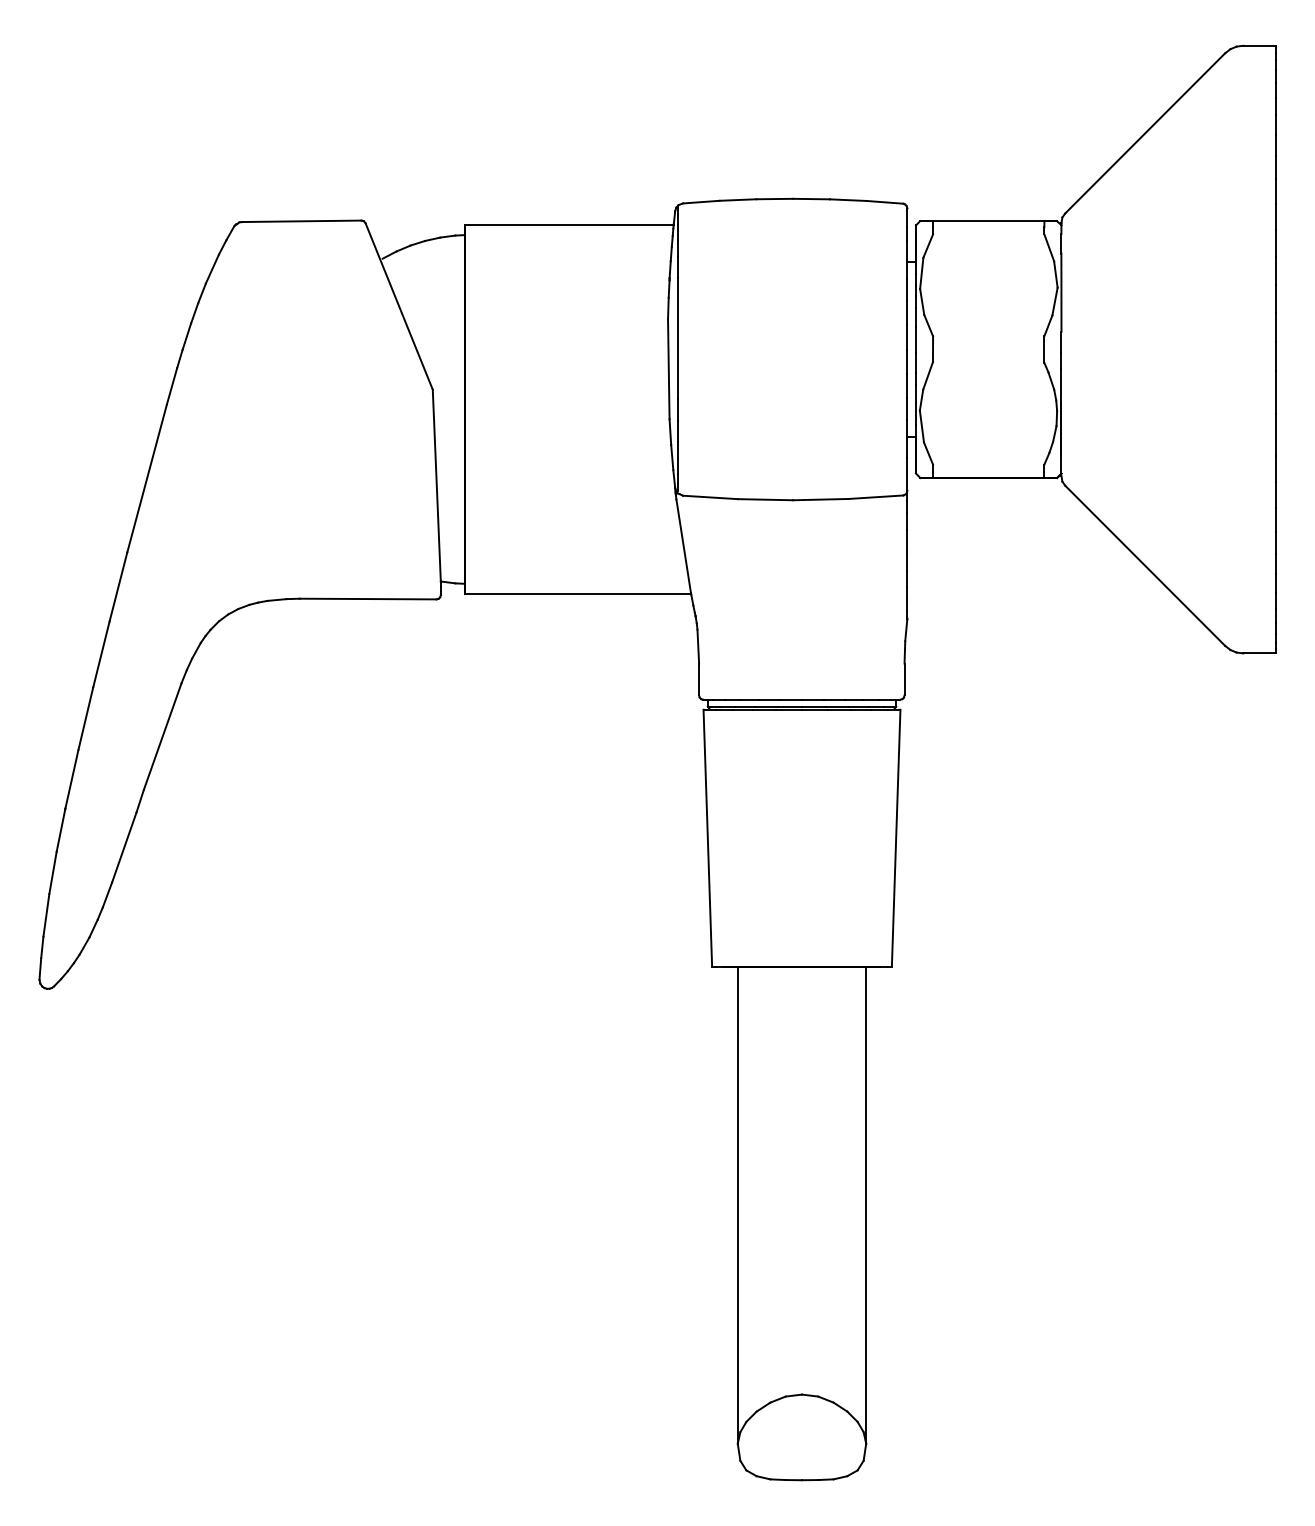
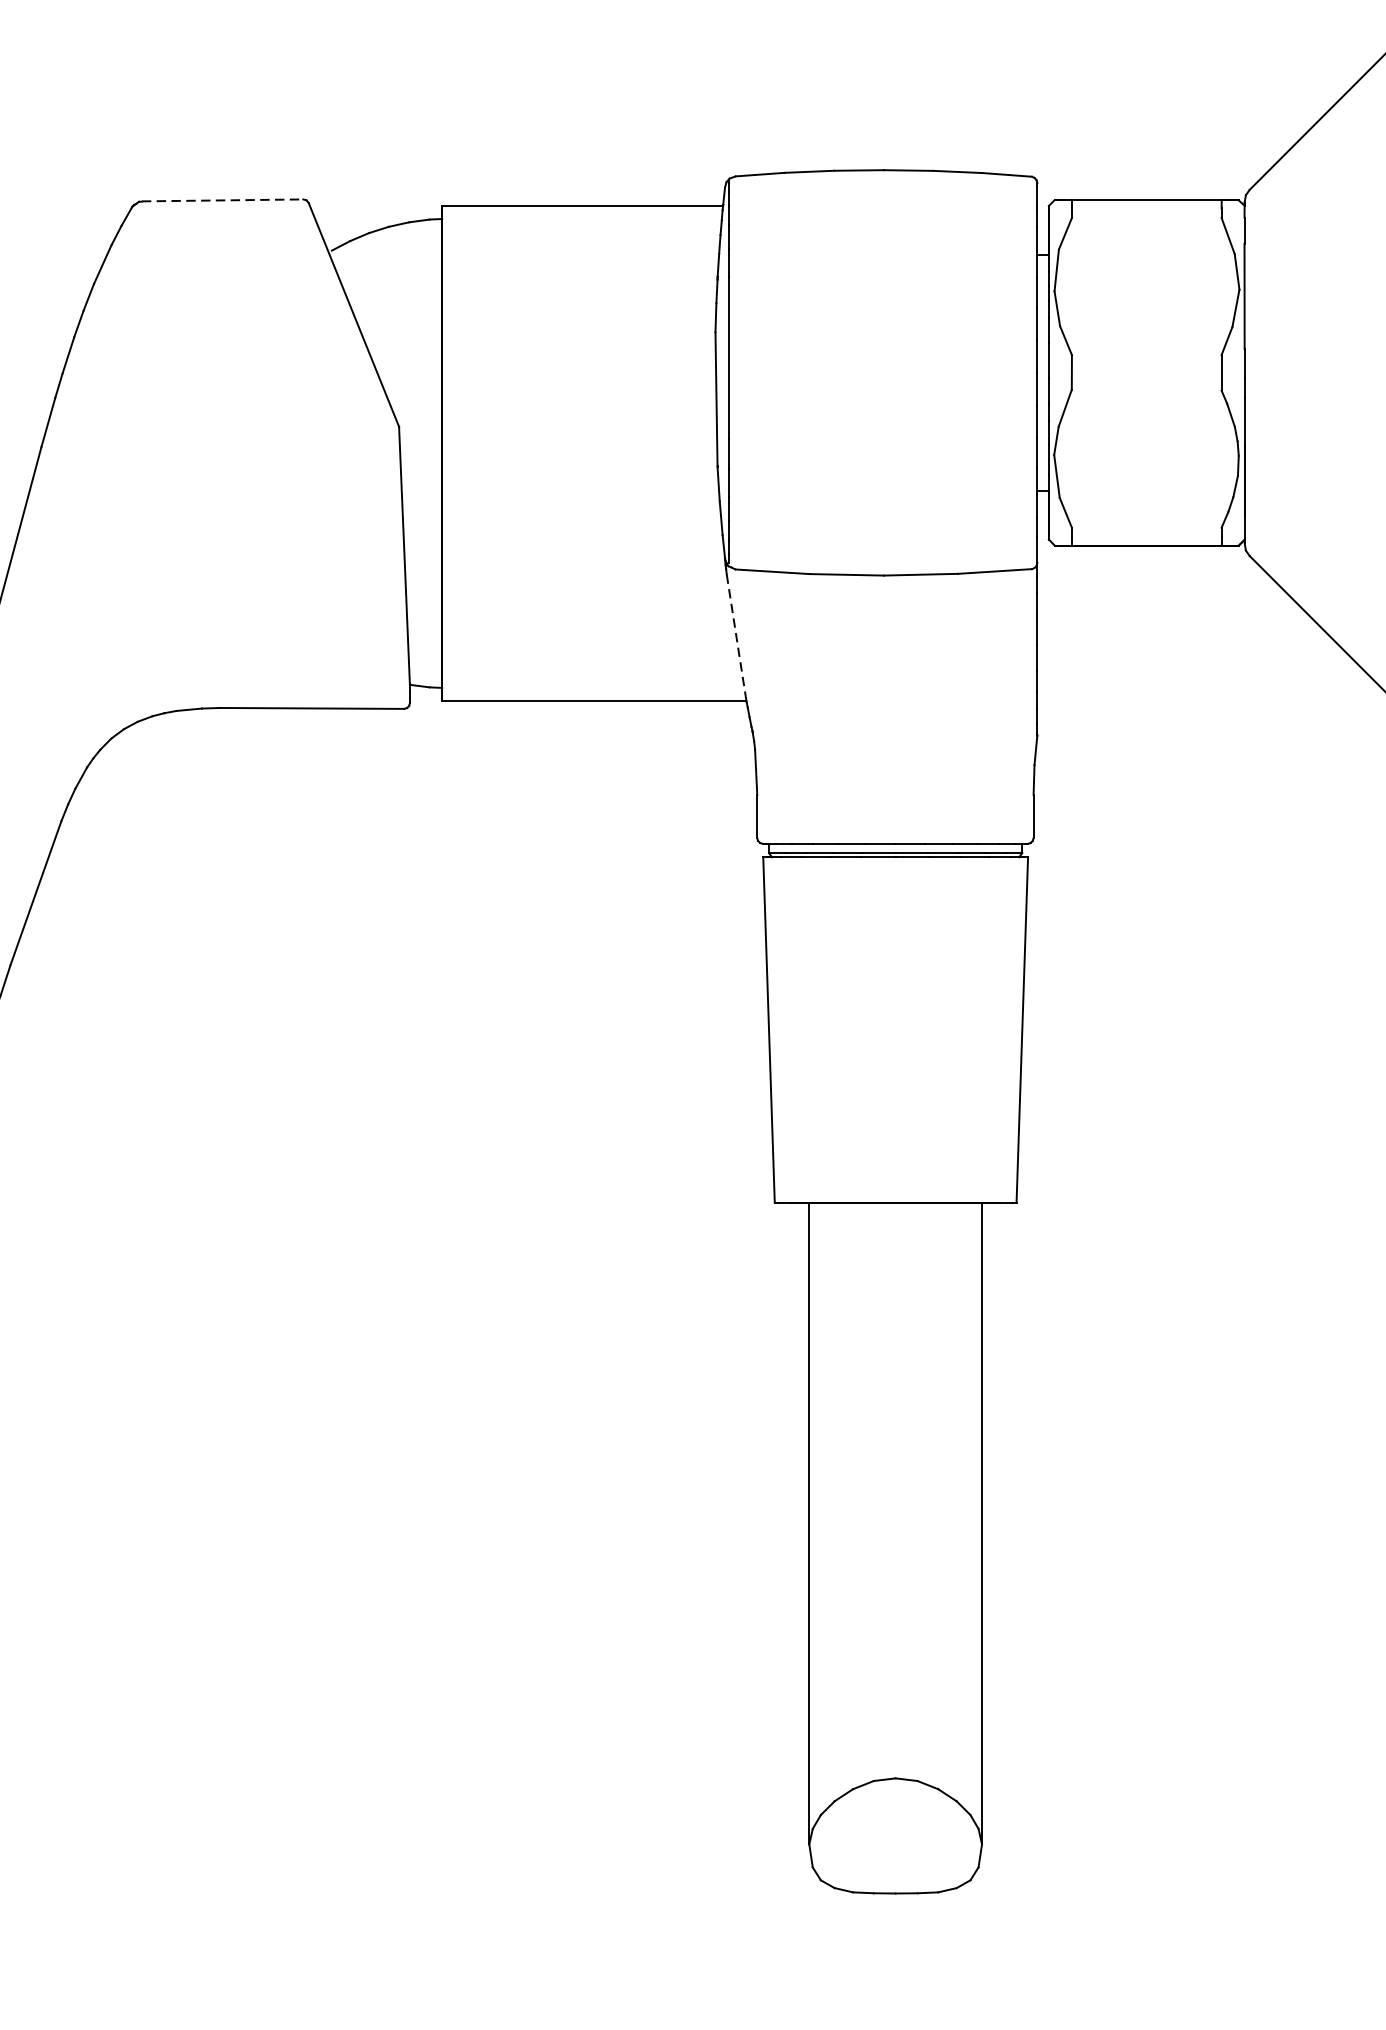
line: (302, 221) -> (223, 200), solid -> dashed
line: (683, 546) -> (736, 637), solid -> dashed

